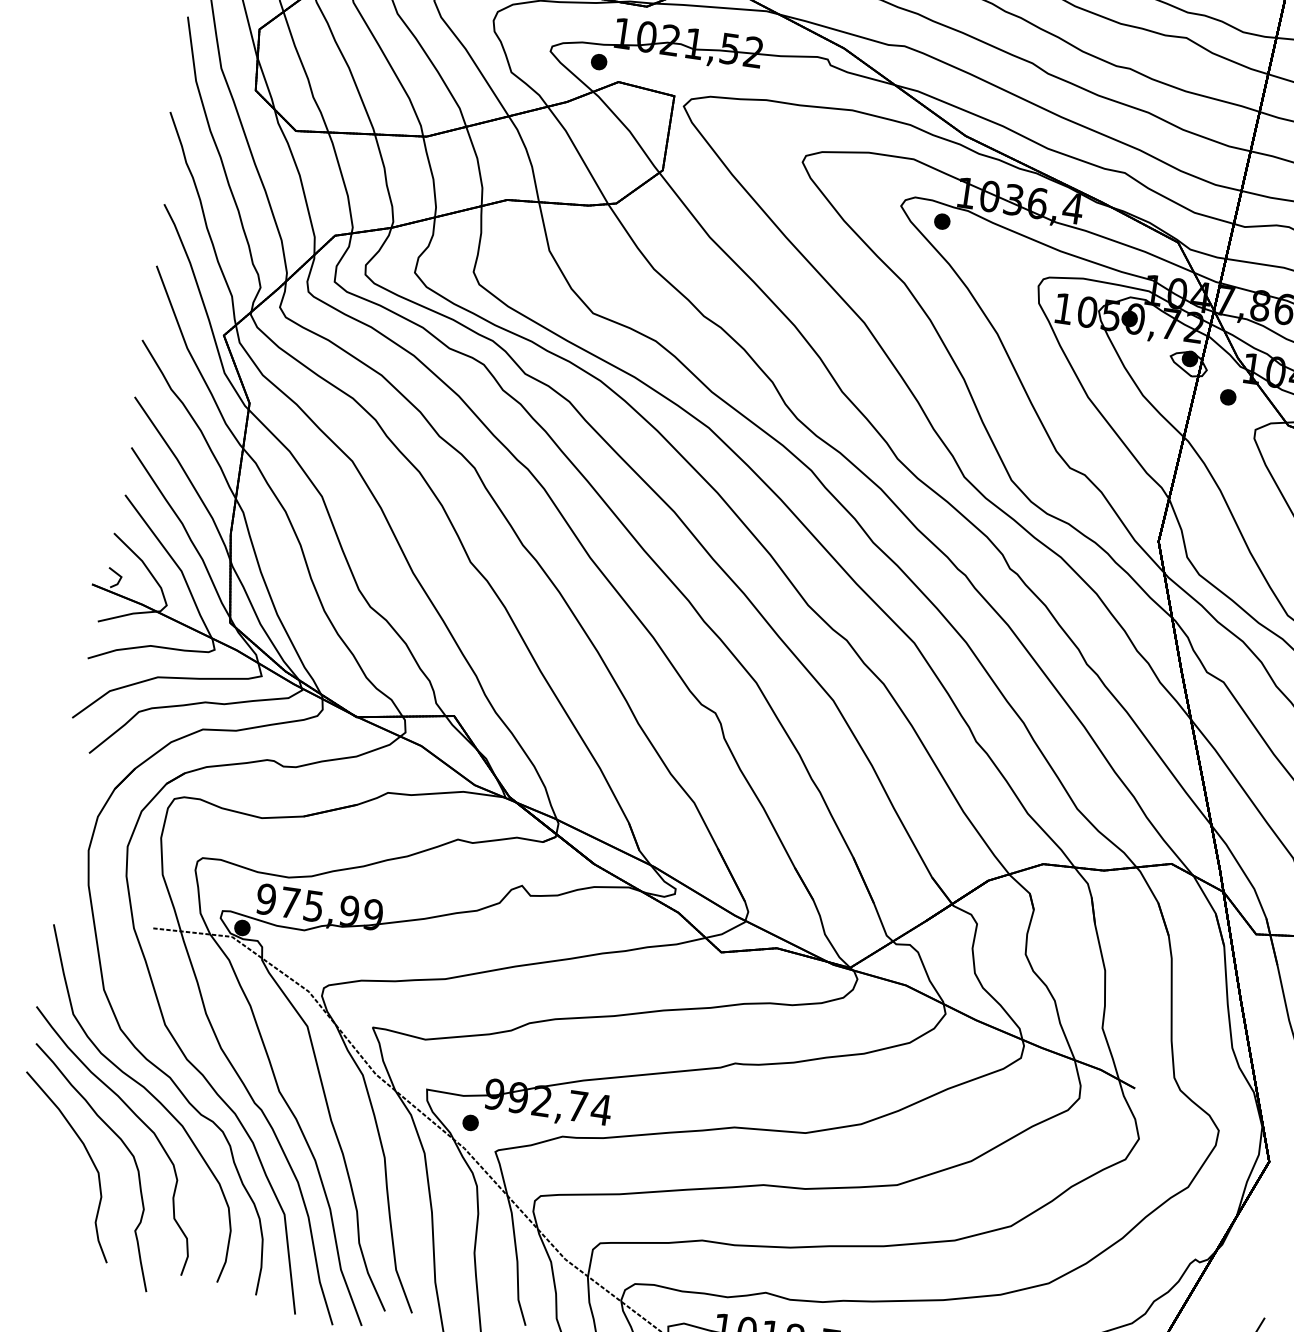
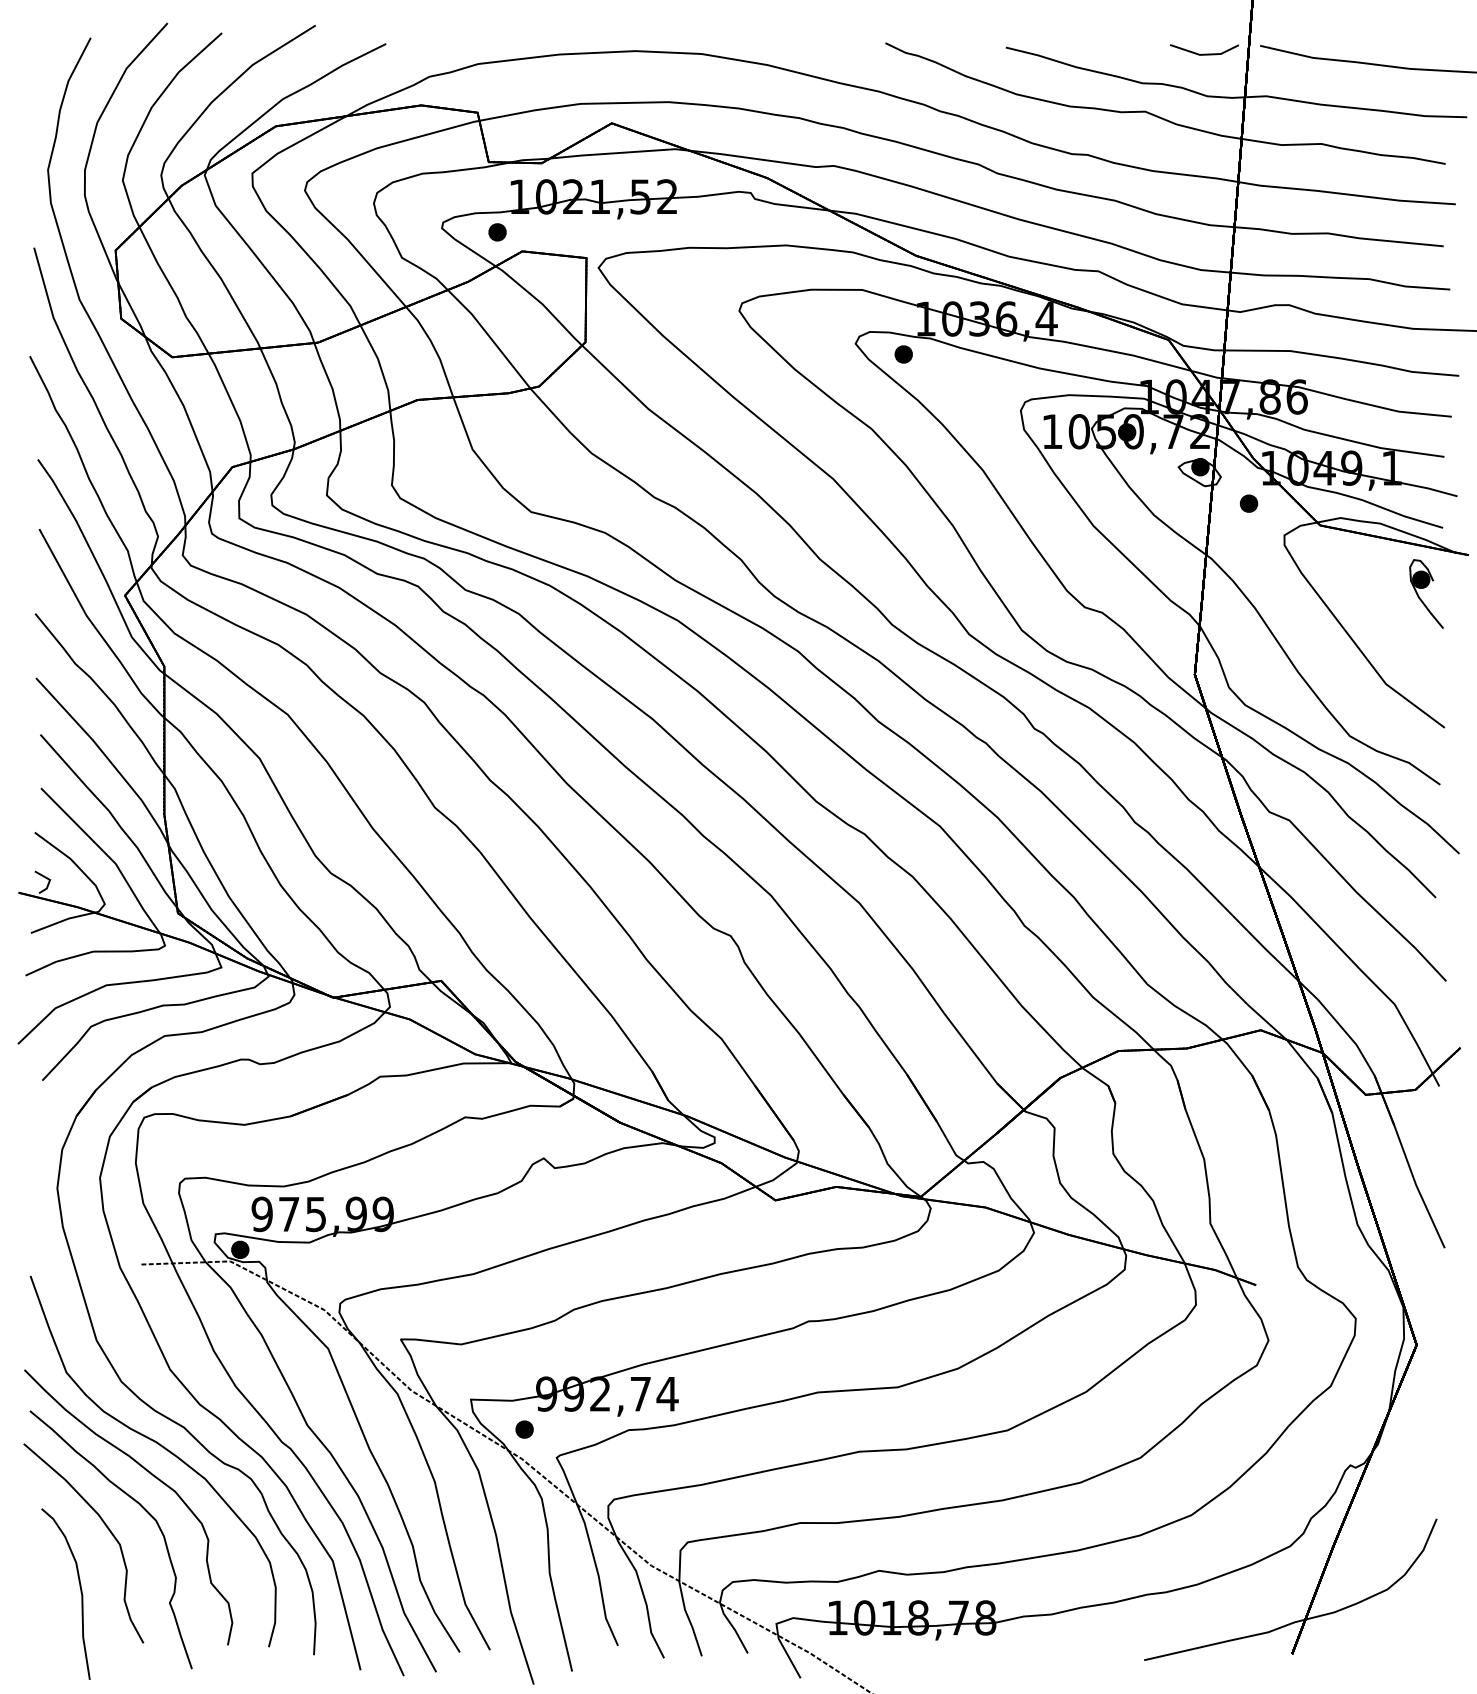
part: (57, 1210) -> (80, 1592), added

